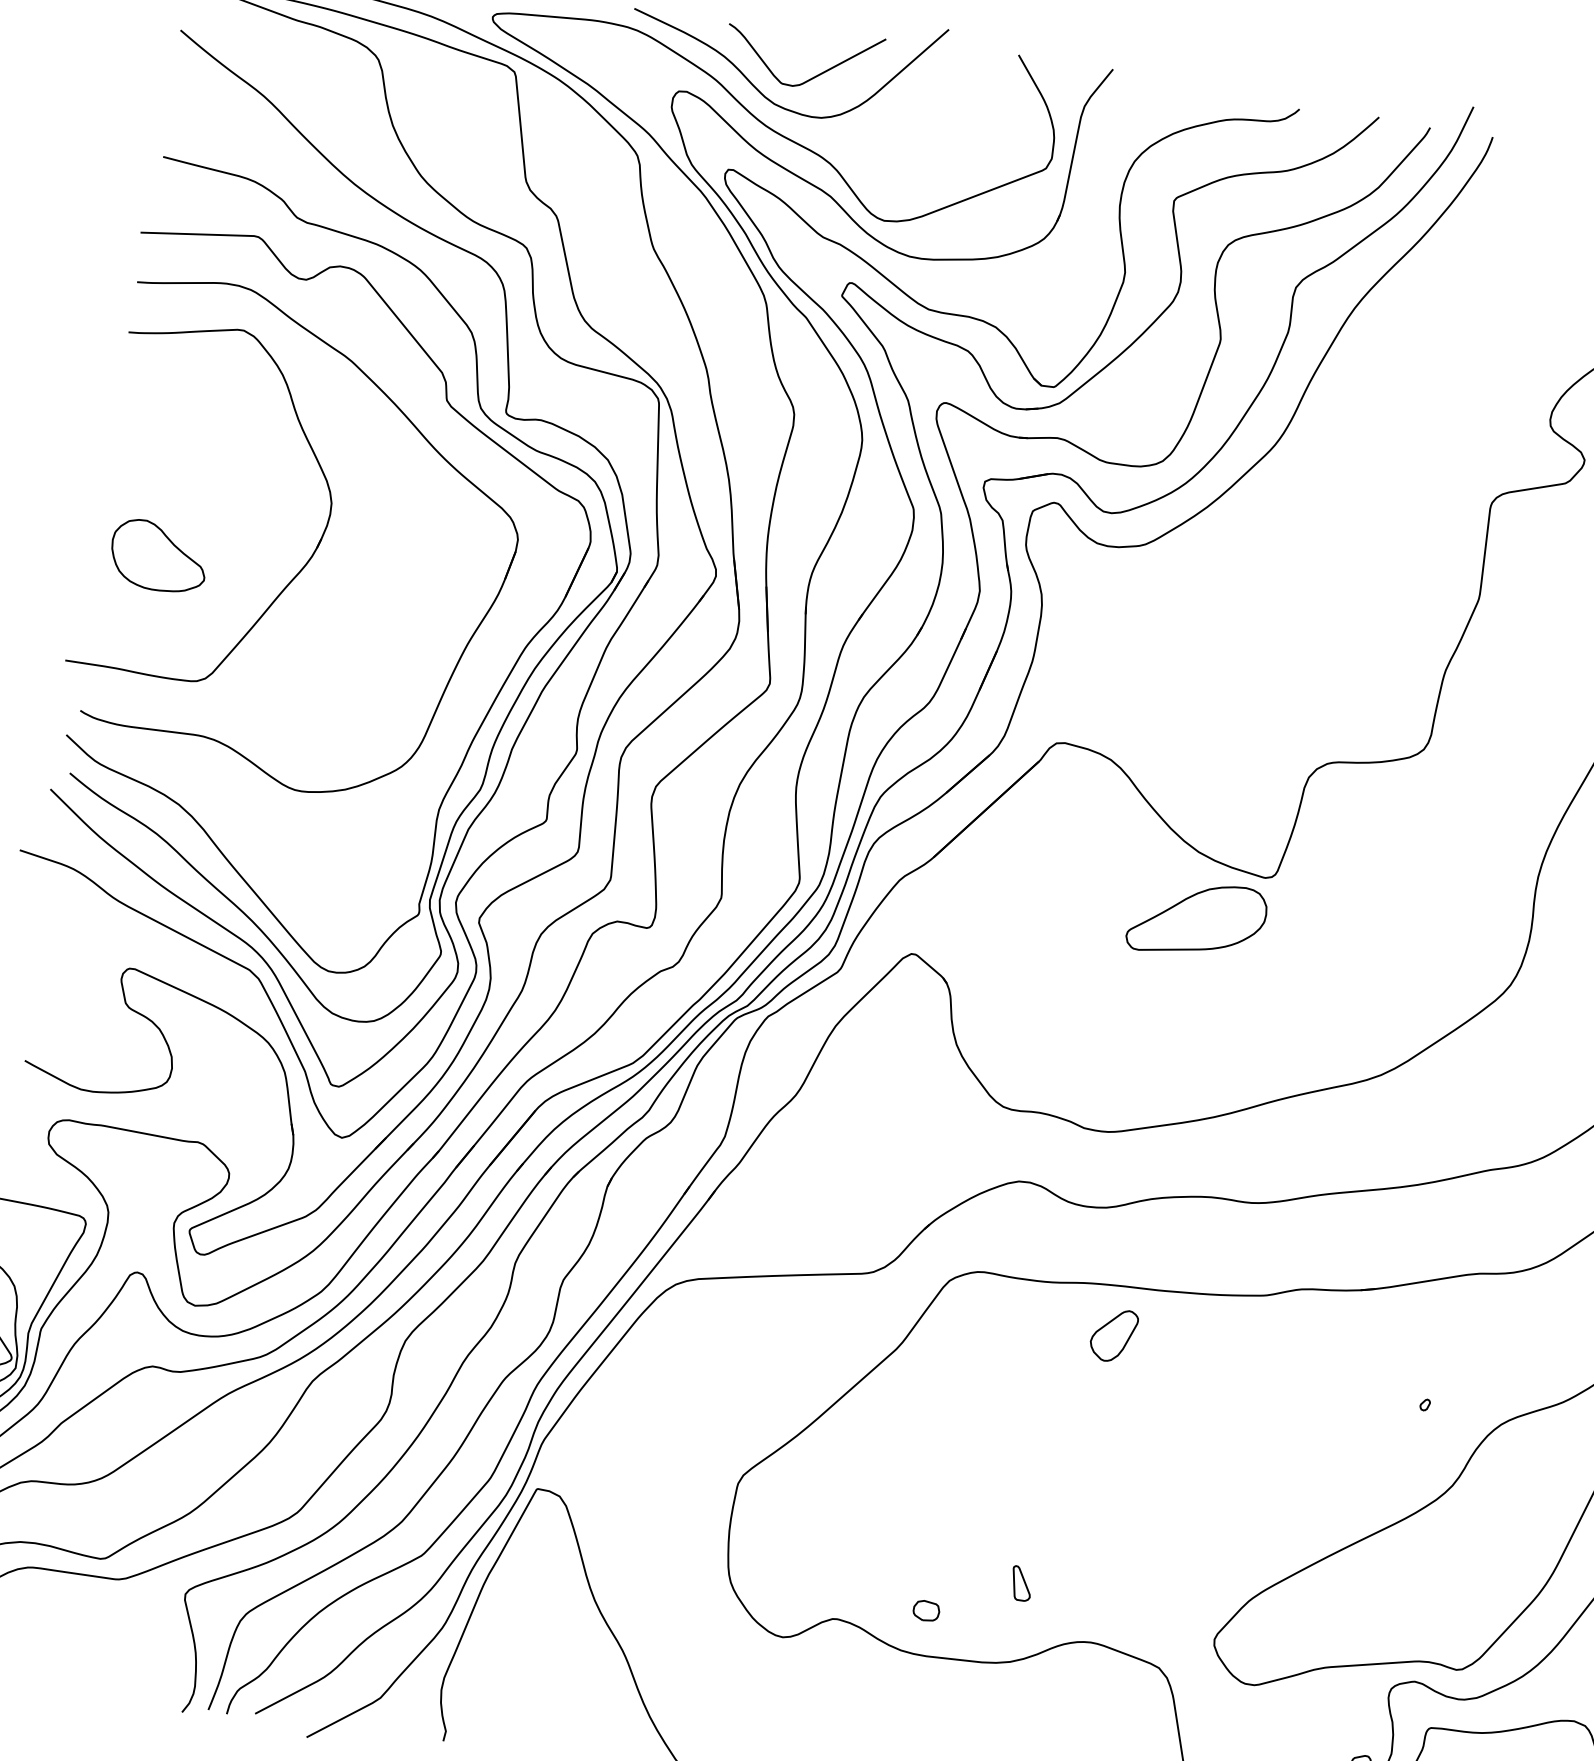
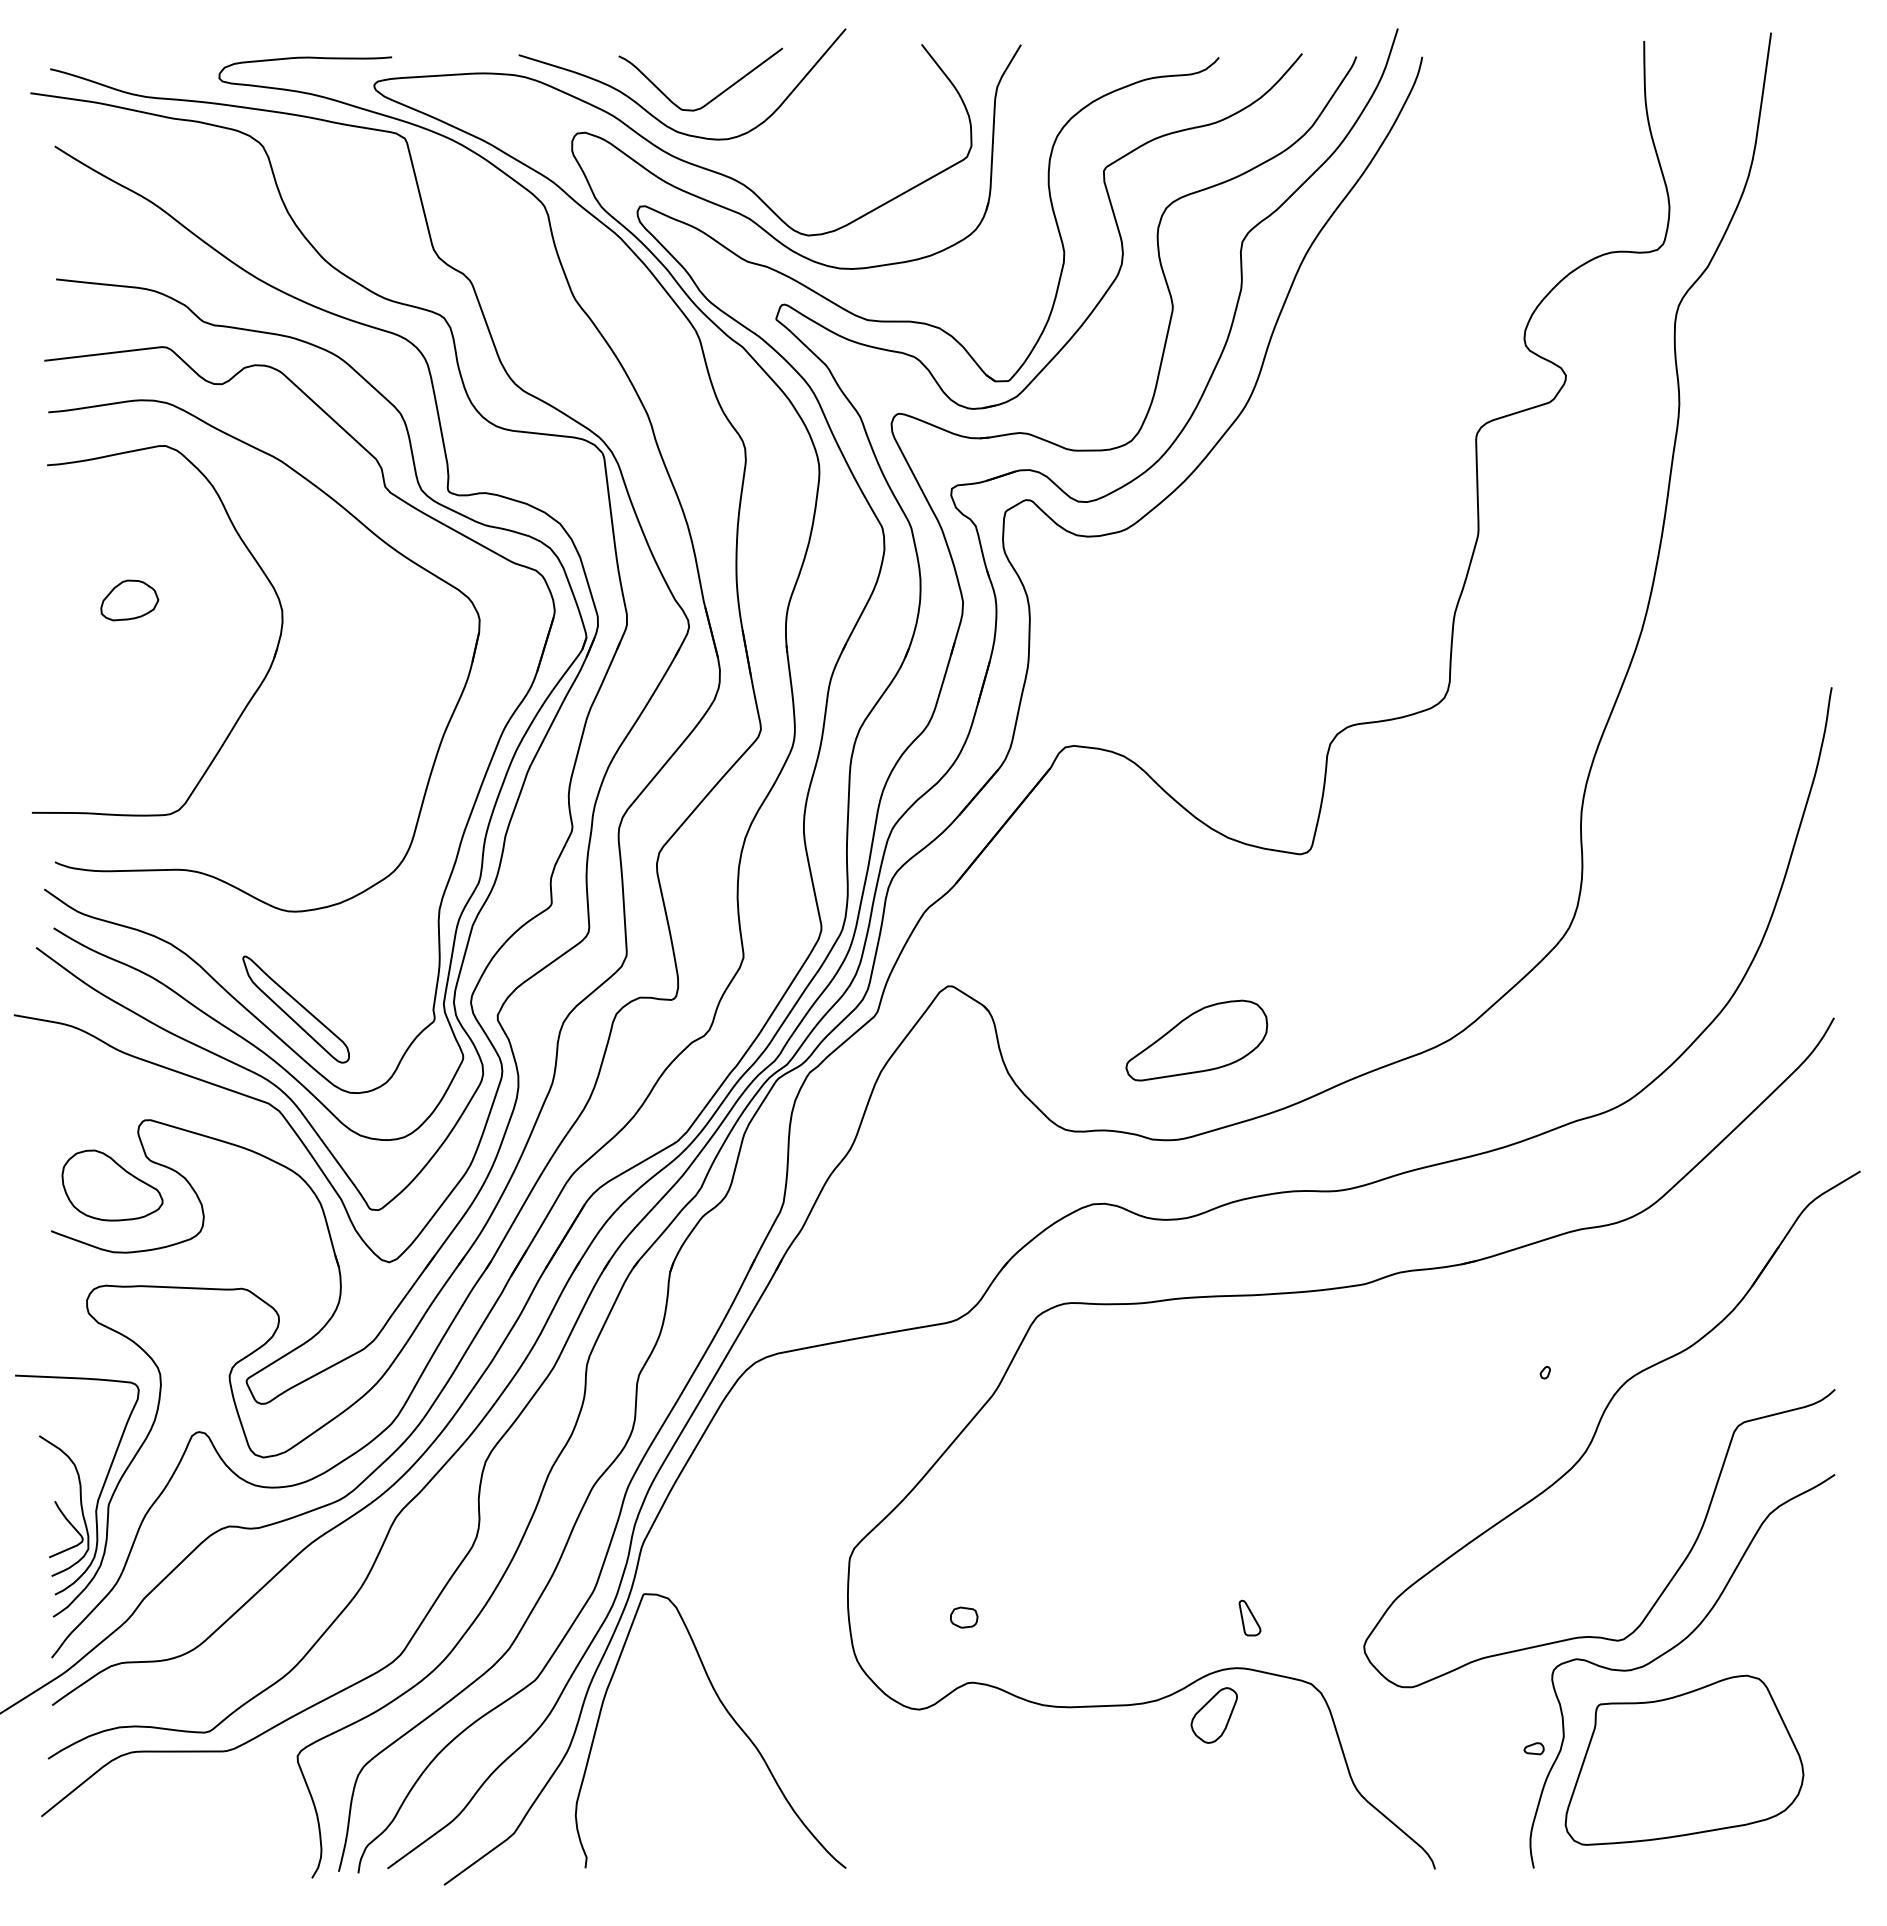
part: (187, 472) -> (129, 600), added
part: (158, 556) -> (112, 1185), moved
part: (288, 884) -> (295, 1009), added
part: (1196, 919) -> (1196, 1040), moved
part: (1113, 1335) -> (1213, 1715), moved
part: (1021, 1583) -> (1249, 1617), moved
part: (926, 1610) -> (964, 1617), moved

